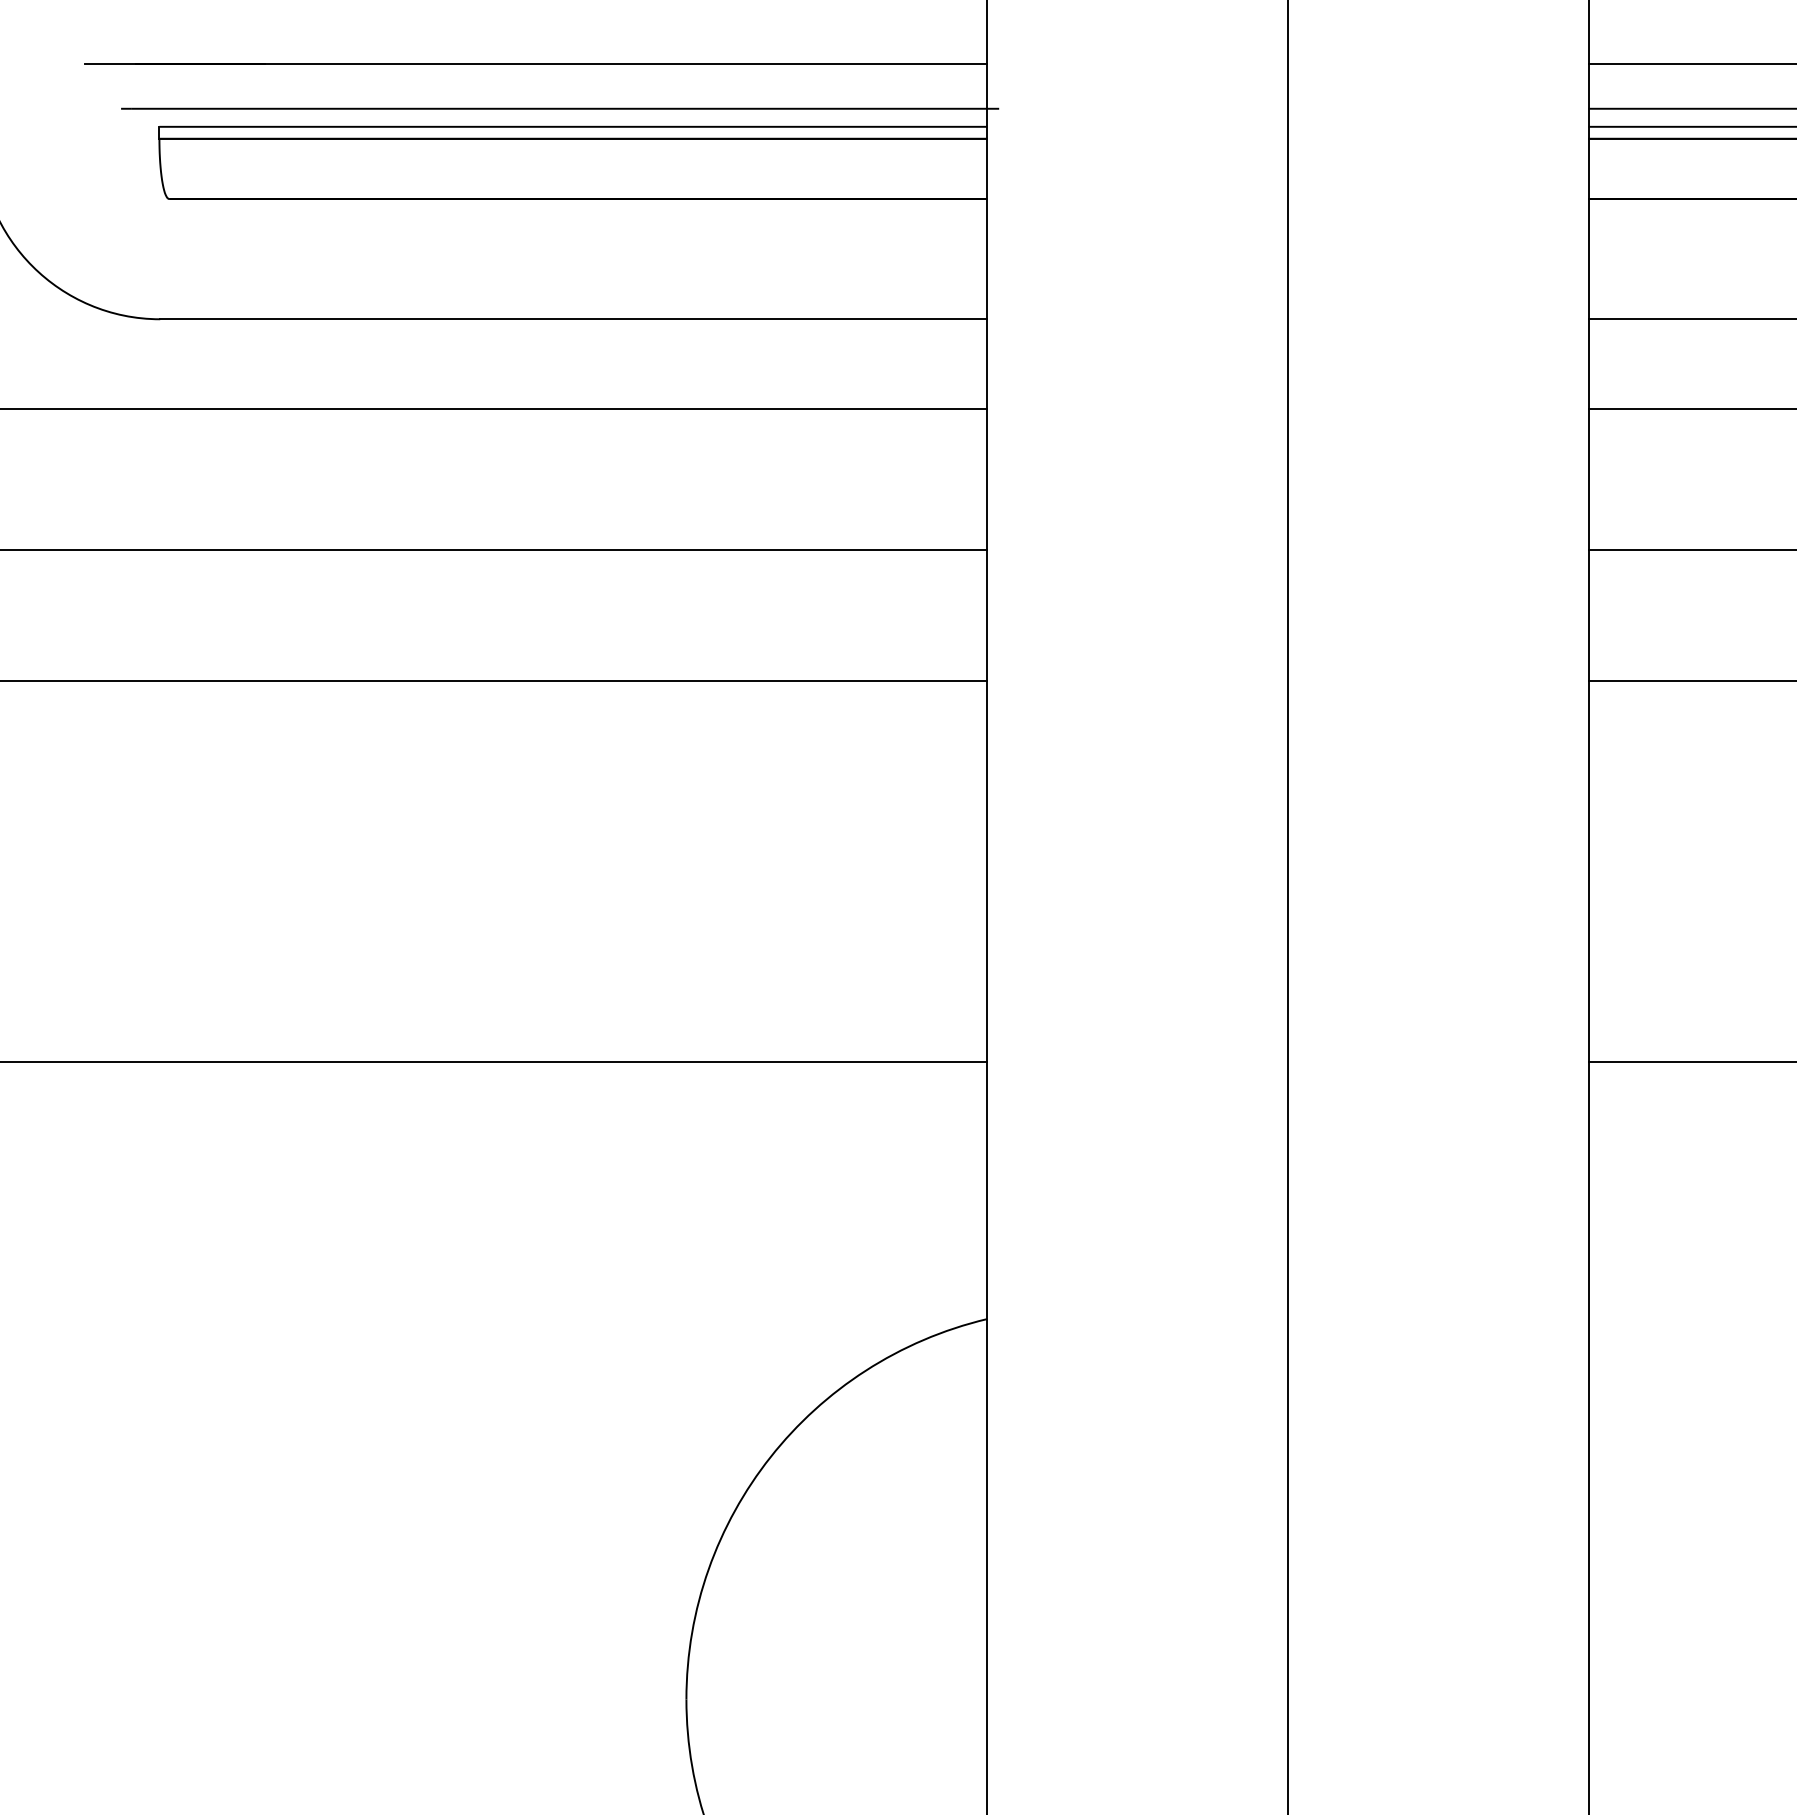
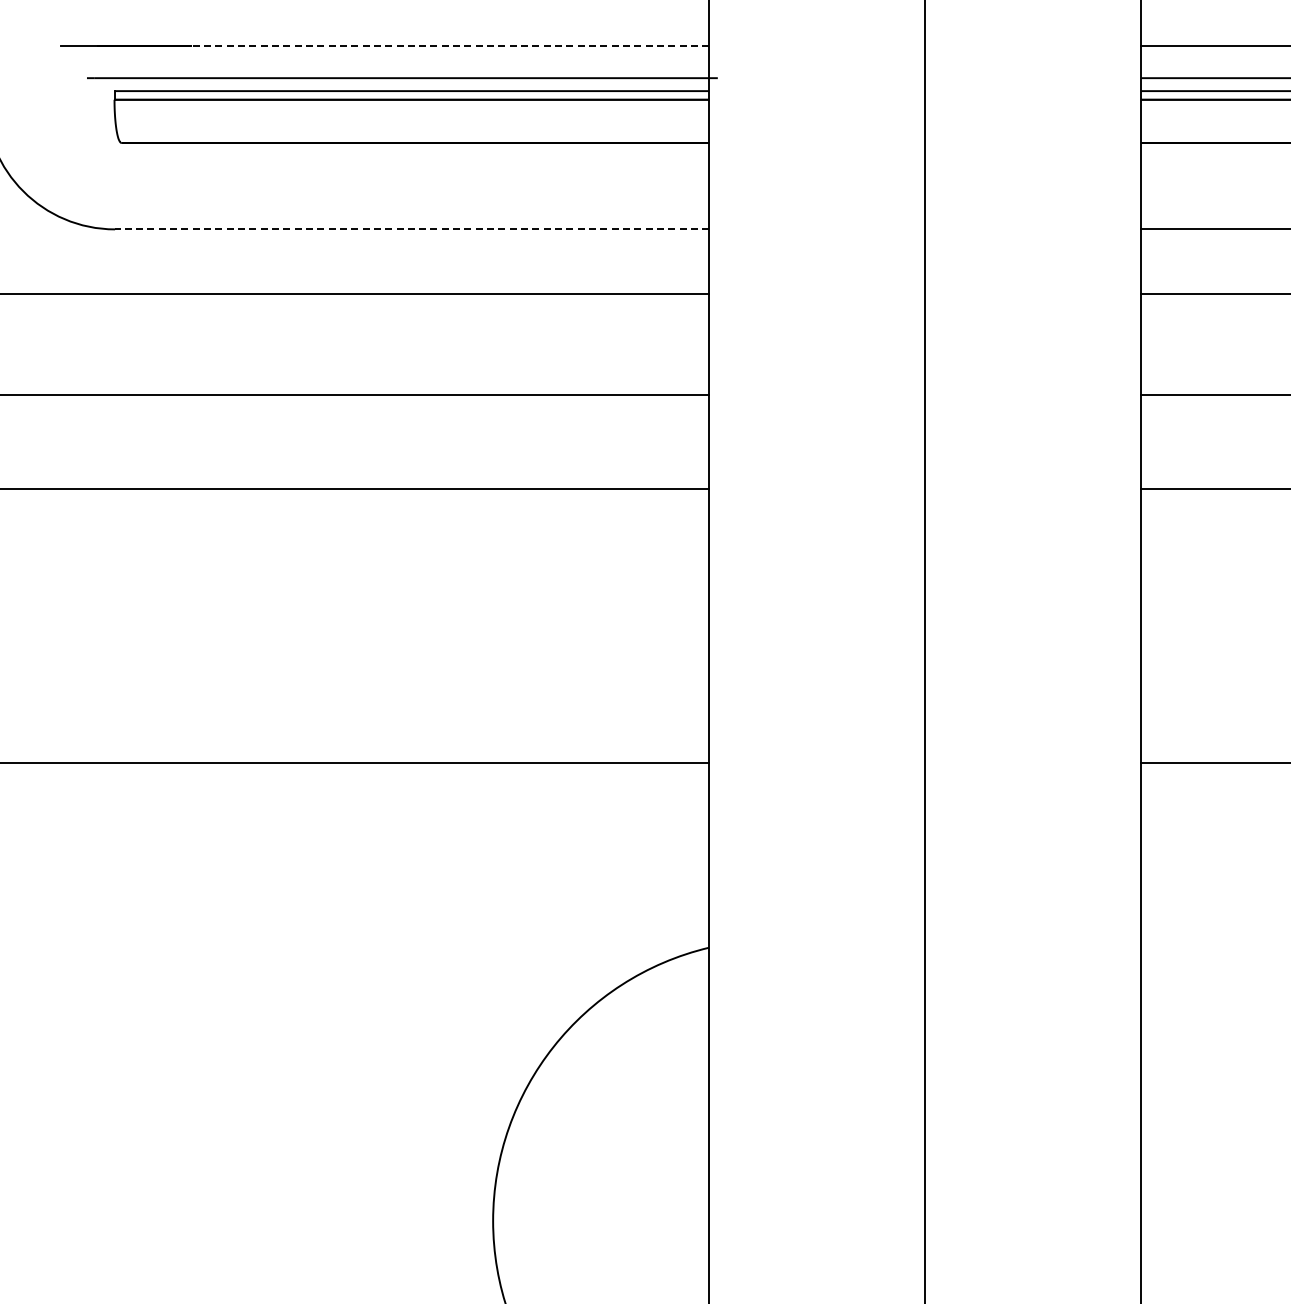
line: (625, 63) -> (449, 45), solid -> dashed
line: (572, 319) -> (411, 229), solid -> dashed

